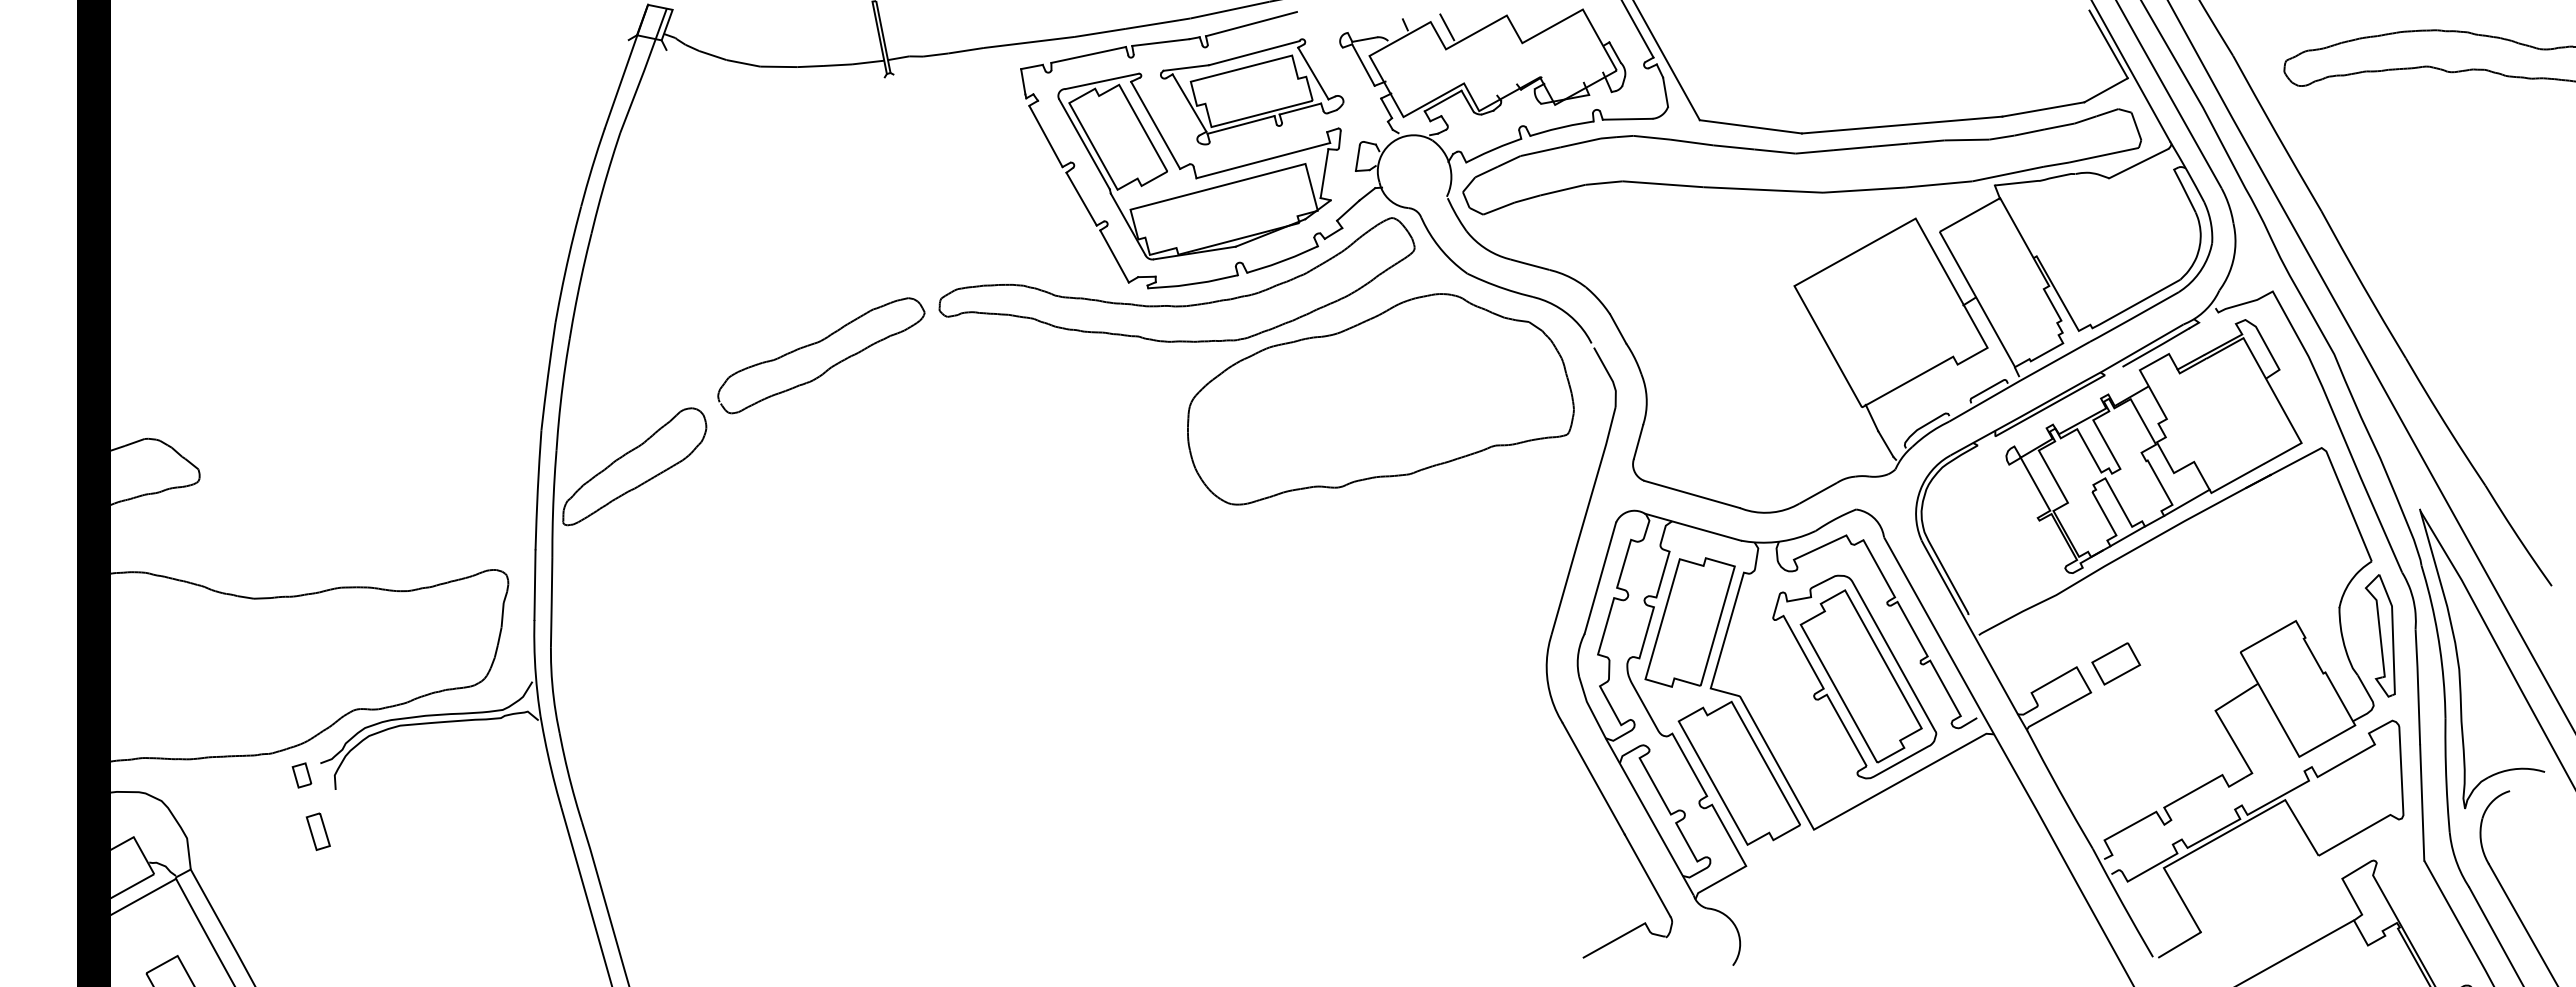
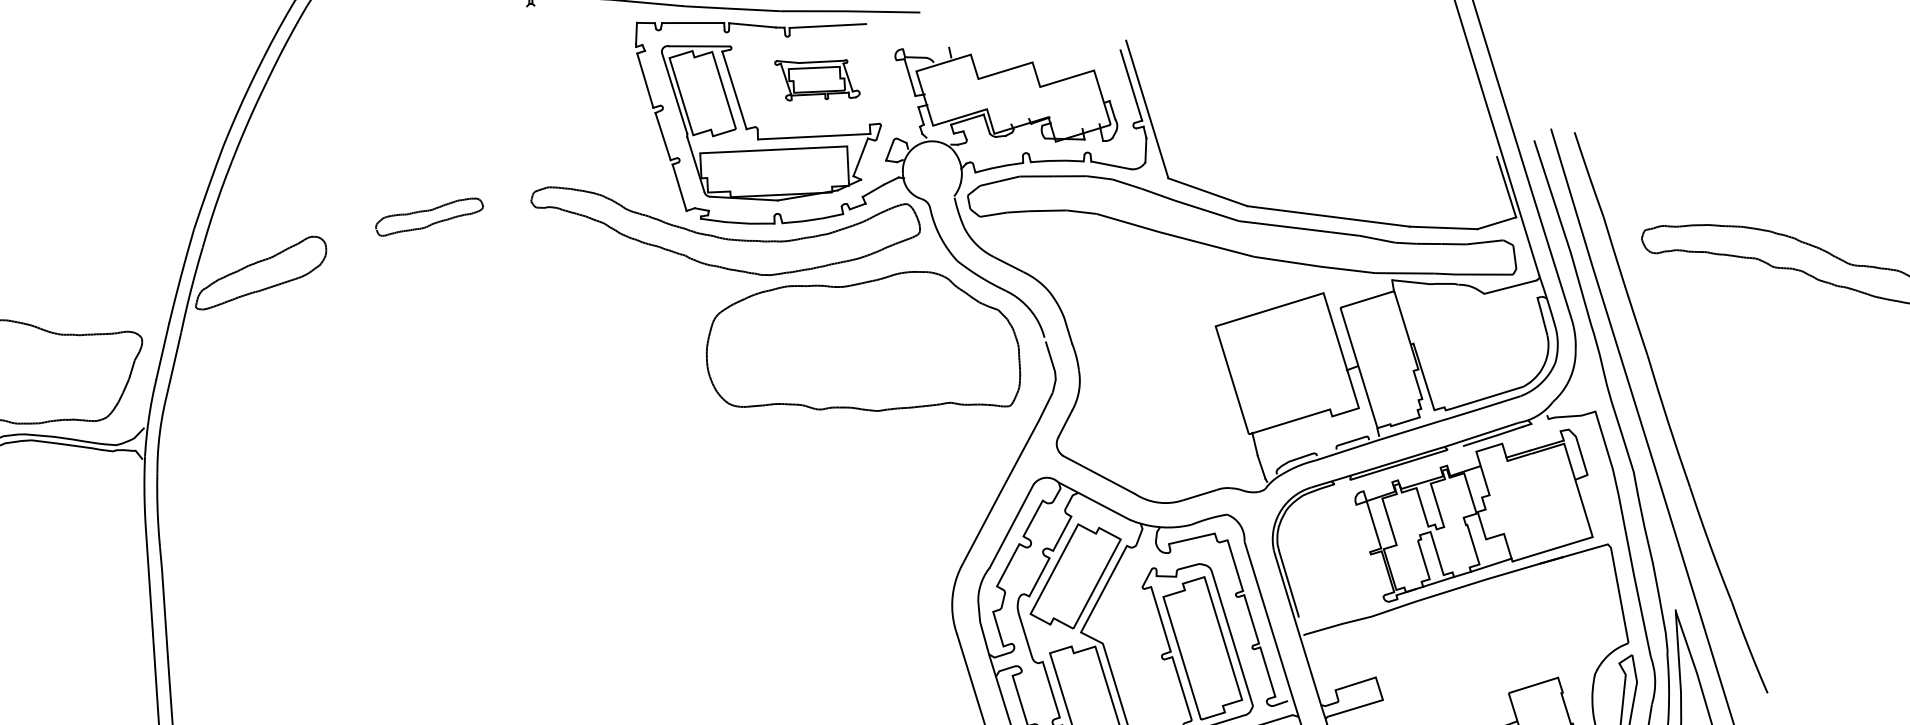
line: (1447, 27) -> (983, 61), removed
part: (1252, 91) -> (817, 79), size x0.6
part: (821, 355) -> (429, 217), size x0.6
part: (2116, 663) -> (1408, 681), removed

